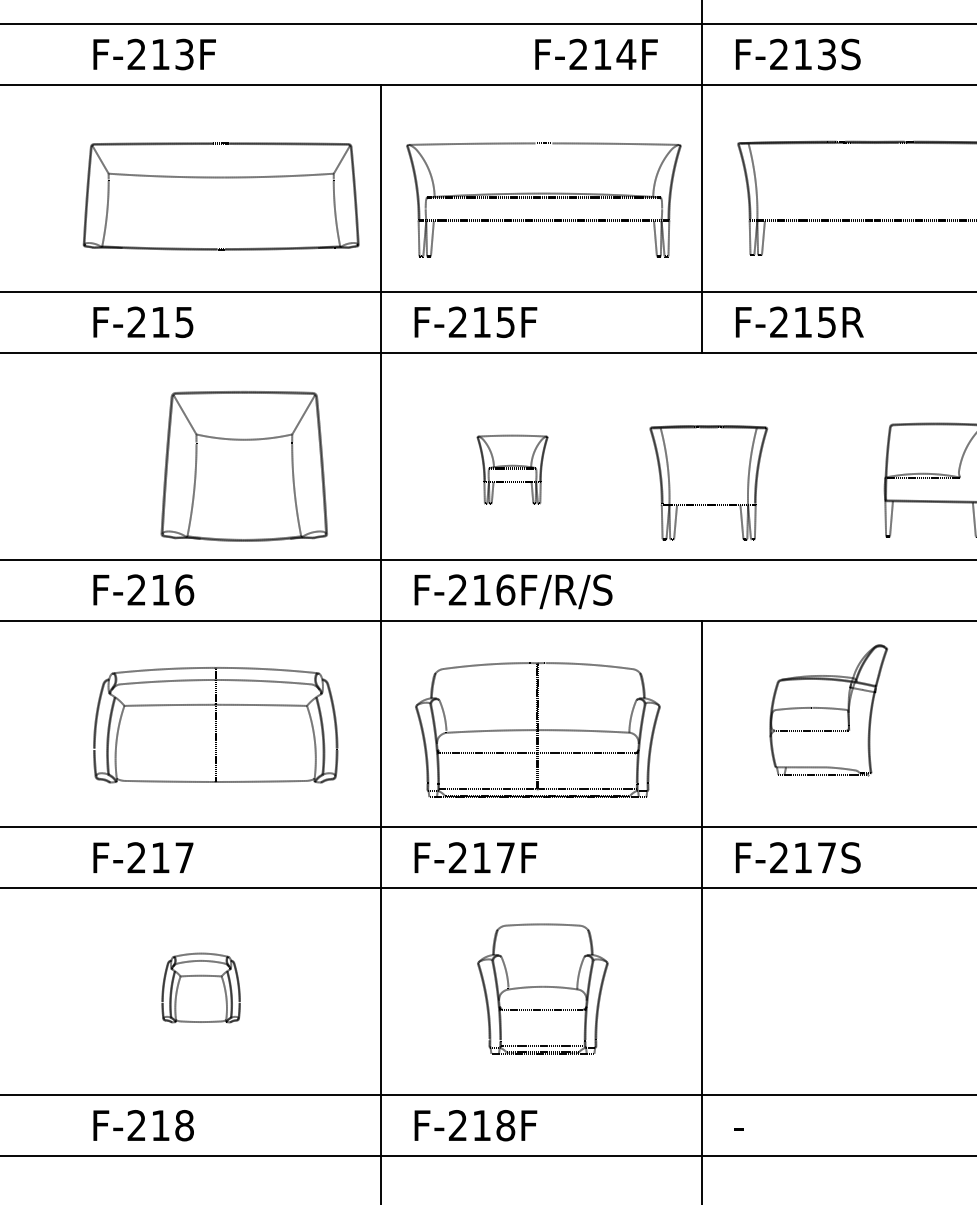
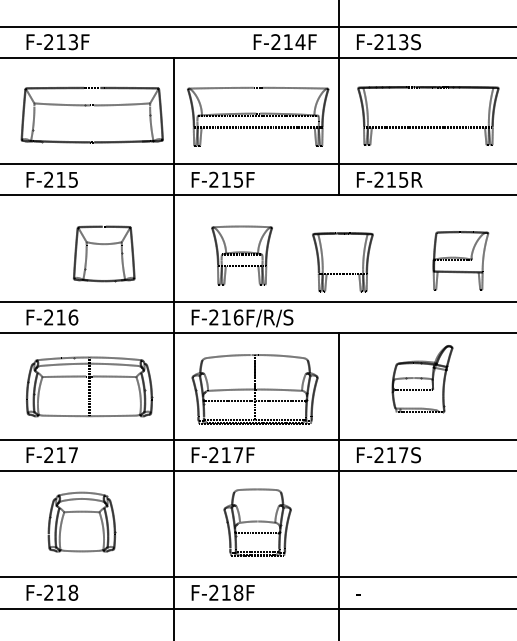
part: (245, 465) -> (104, 253), size x0.71
part: (511, 469) -> (241, 255), size x1.67
part: (828, 710) -> (422, 379), moved
part: (200, 986) -> (81, 521), size x1.67

